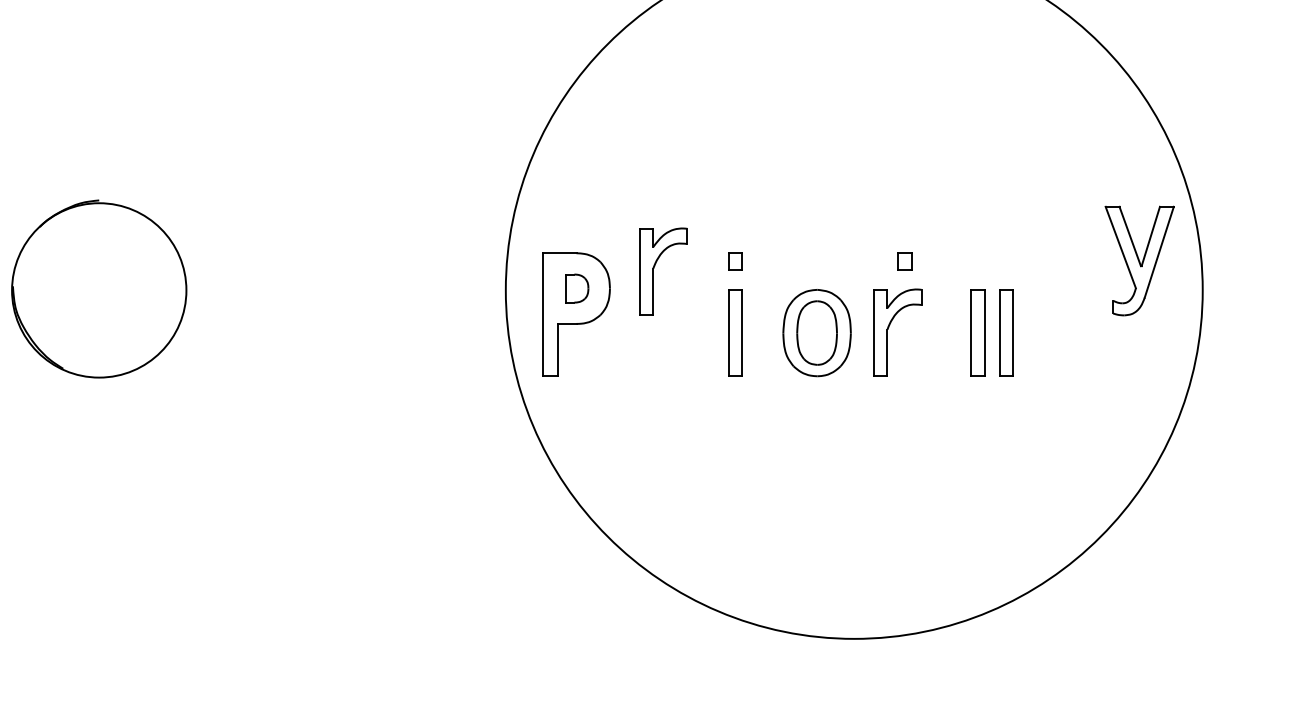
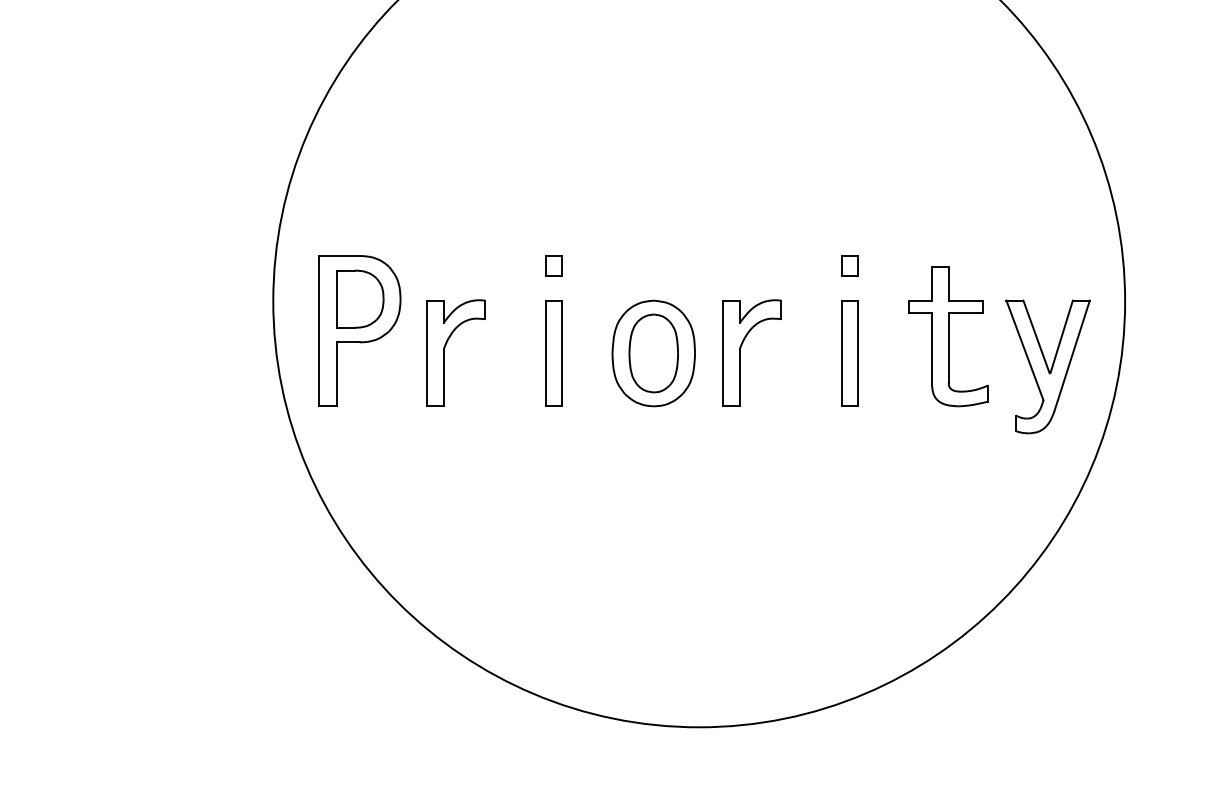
part: (1139, 260) -> (1047, 366), moved
part: (904, 261) -> (849, 266), moved
part: (655, 266) -> (446, 346), moved
part: (576, 288) -> (359, 299), size x1.67
part: (1057, 319) -> (947, 336), added
part: (1006, 332) -> (885, 352), removed

